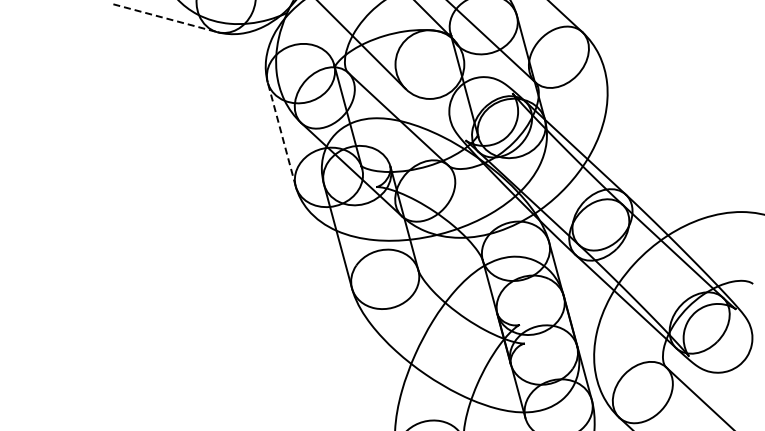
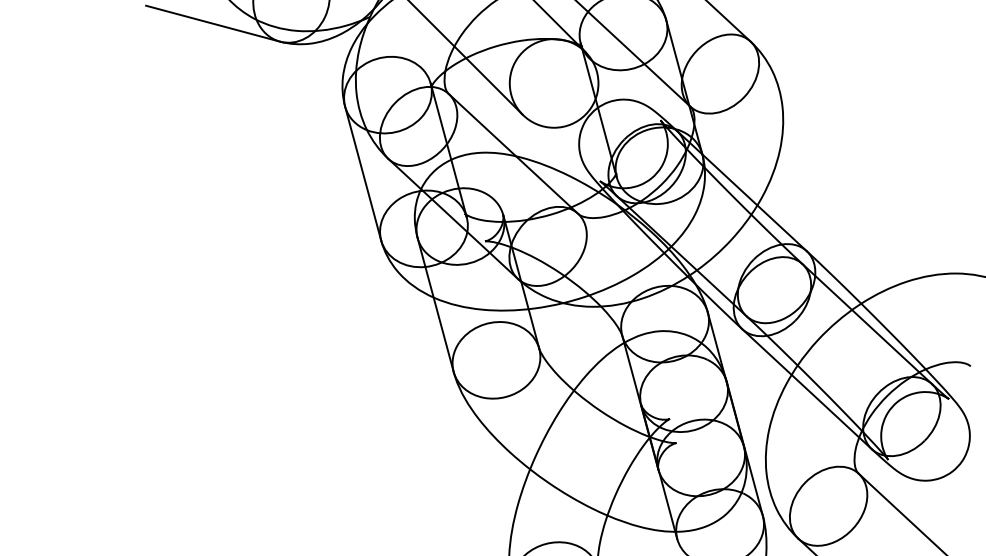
line: (165, 18) -> (213, 24), dashed -> solid
line: (281, 134) -> (362, 173), dashed -> solid

